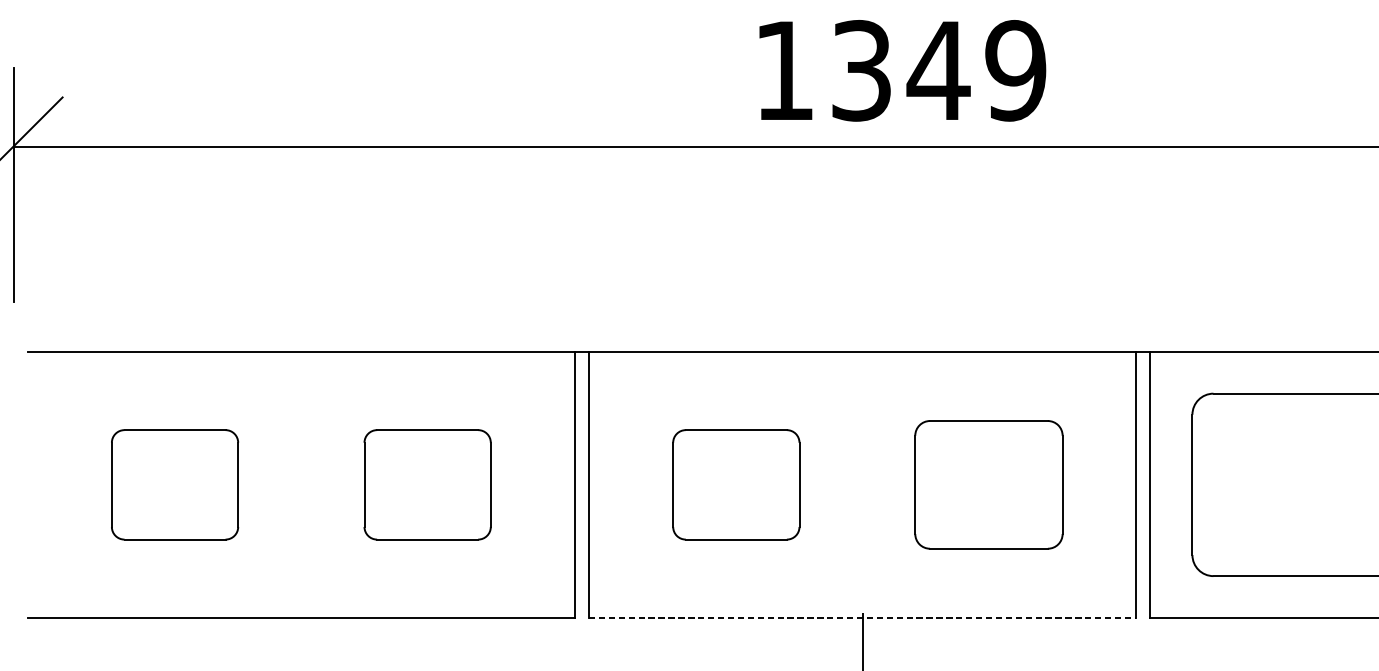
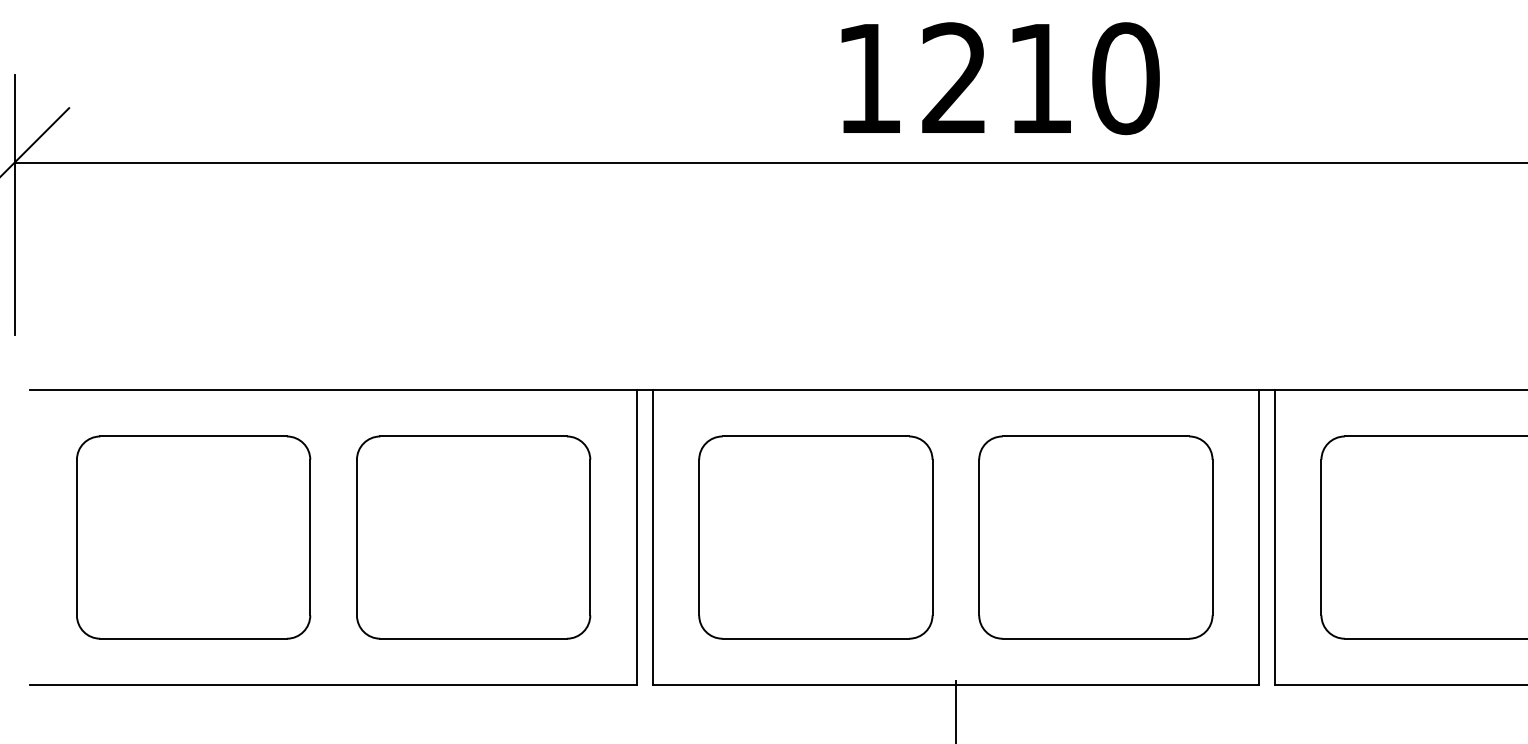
text: (938, 70) -> (1040, 78), 1349 -> 1210
part: (174, 484) -> (193, 537), size x1.67
part: (427, 484) -> (473, 537), size x1.67
part: (735, 484) -> (815, 537), size x1.67
part: (988, 484) -> (1095, 537), size x1.43
line: (863, 618) -> (956, 685), dashed -> solid

